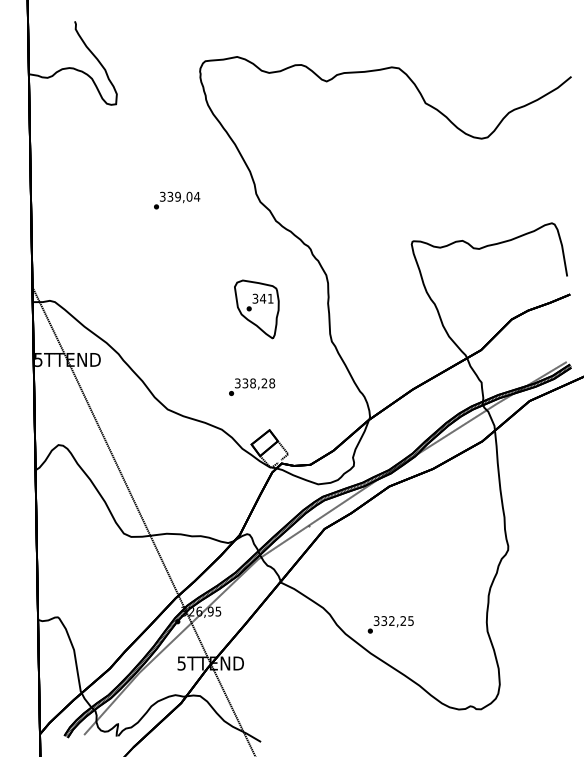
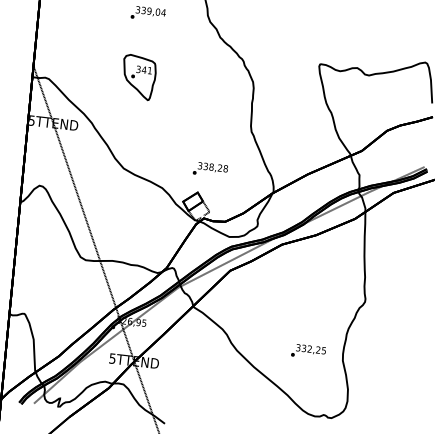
part: (256, 309) -> (138, 77), moved
text: (252, 386) -> (210, 169), moved
text: (390, 624) -> (308, 351), moved

